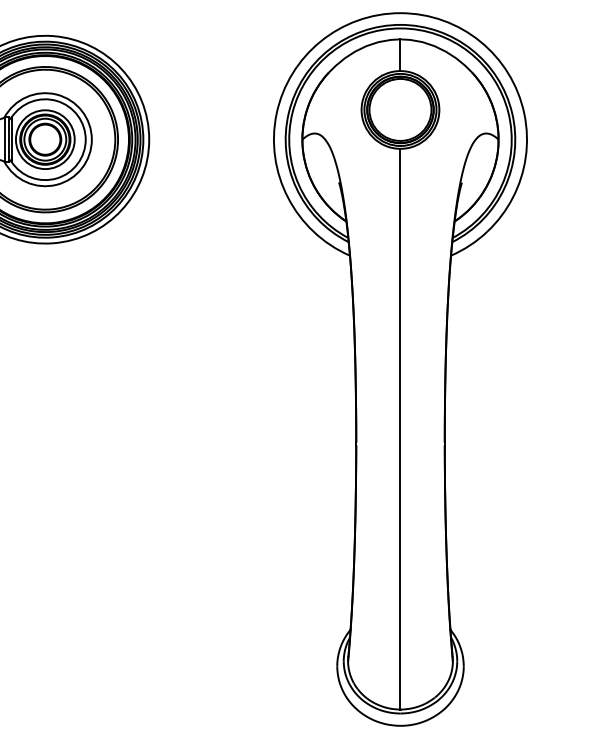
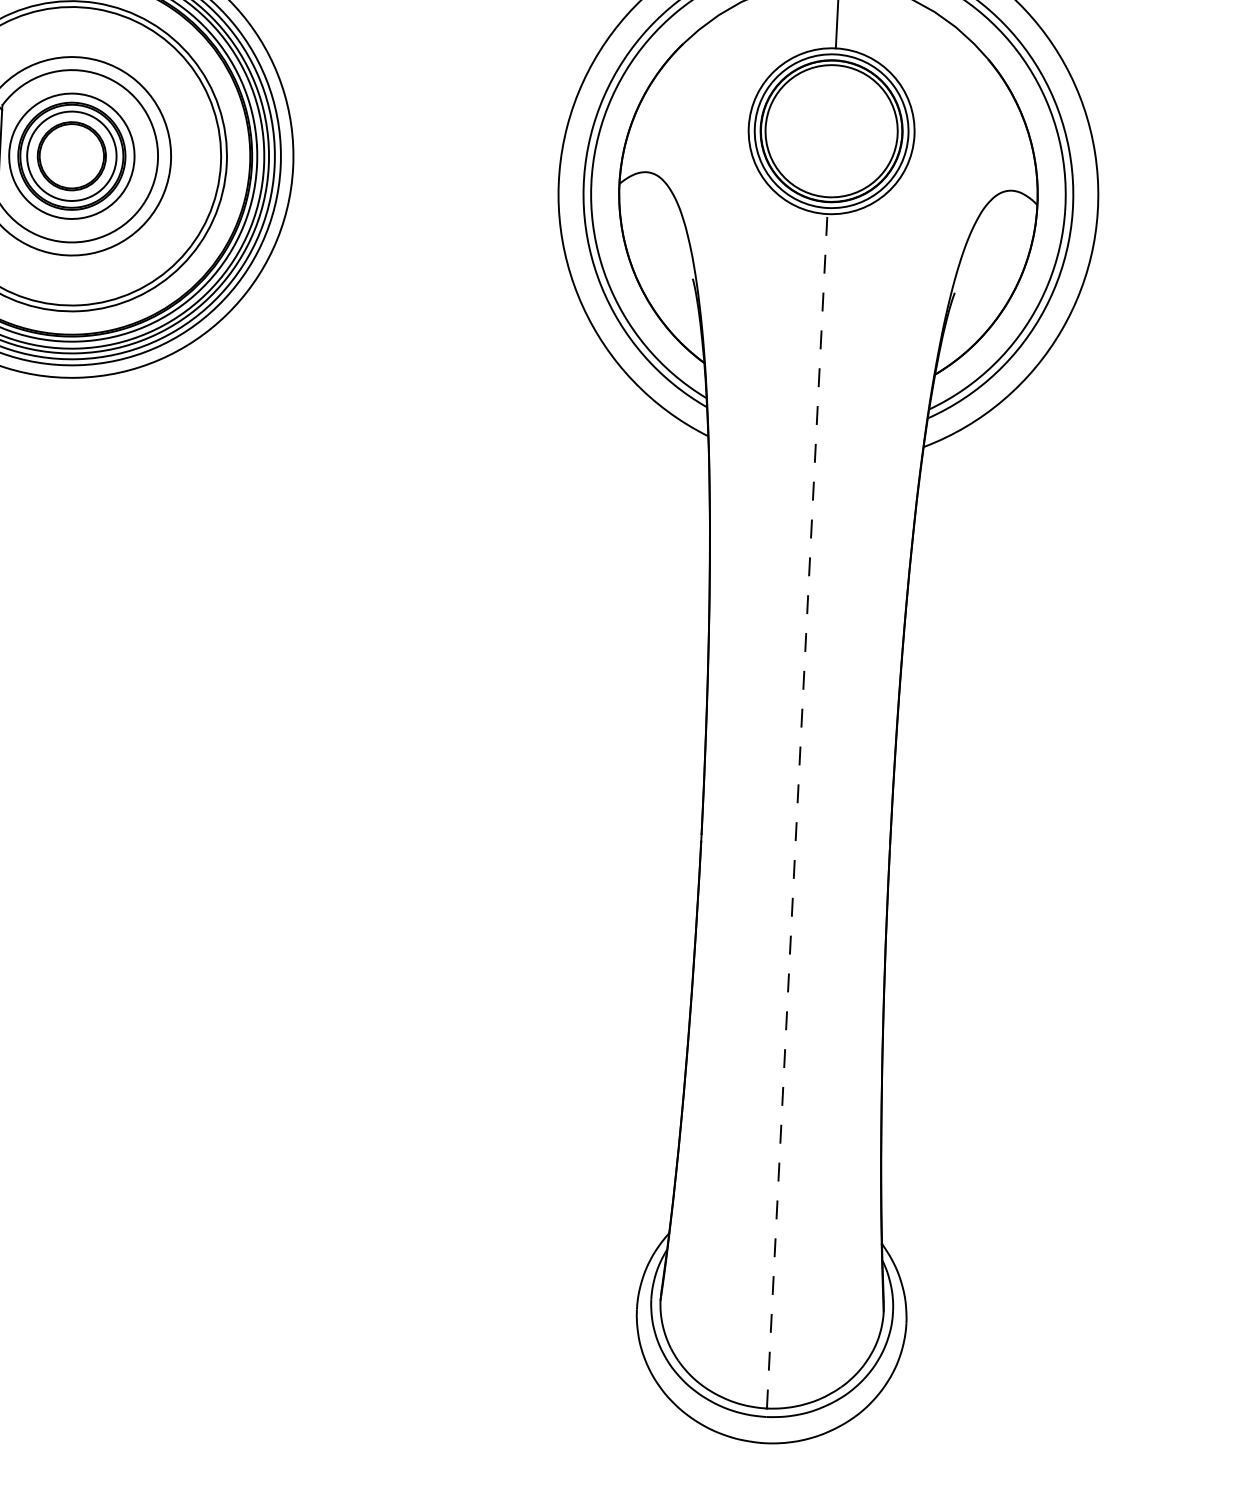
line: (400, 428) -> (797, 809), solid -> dashed

